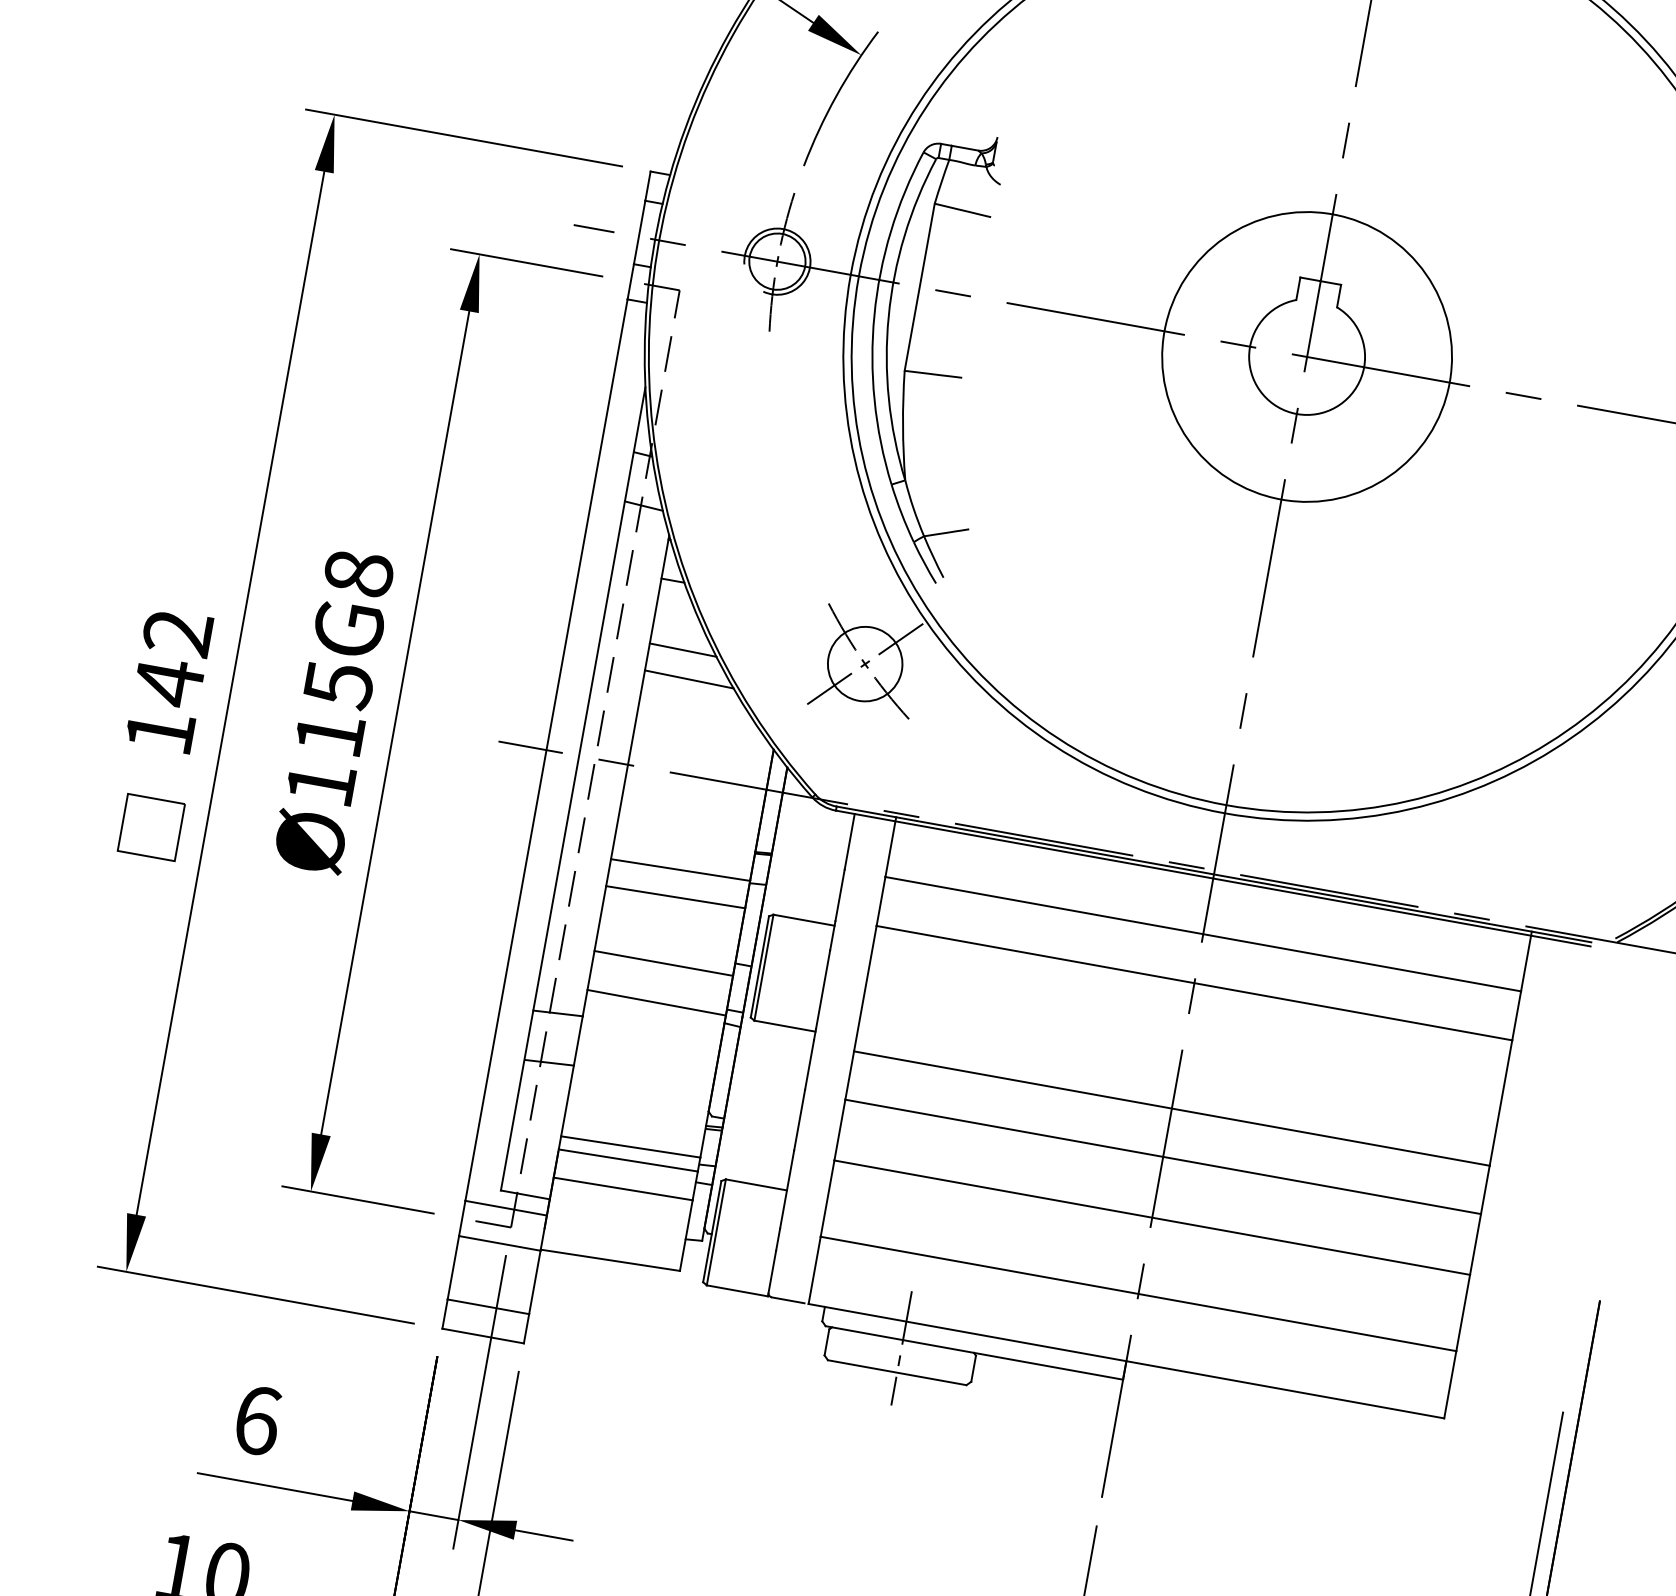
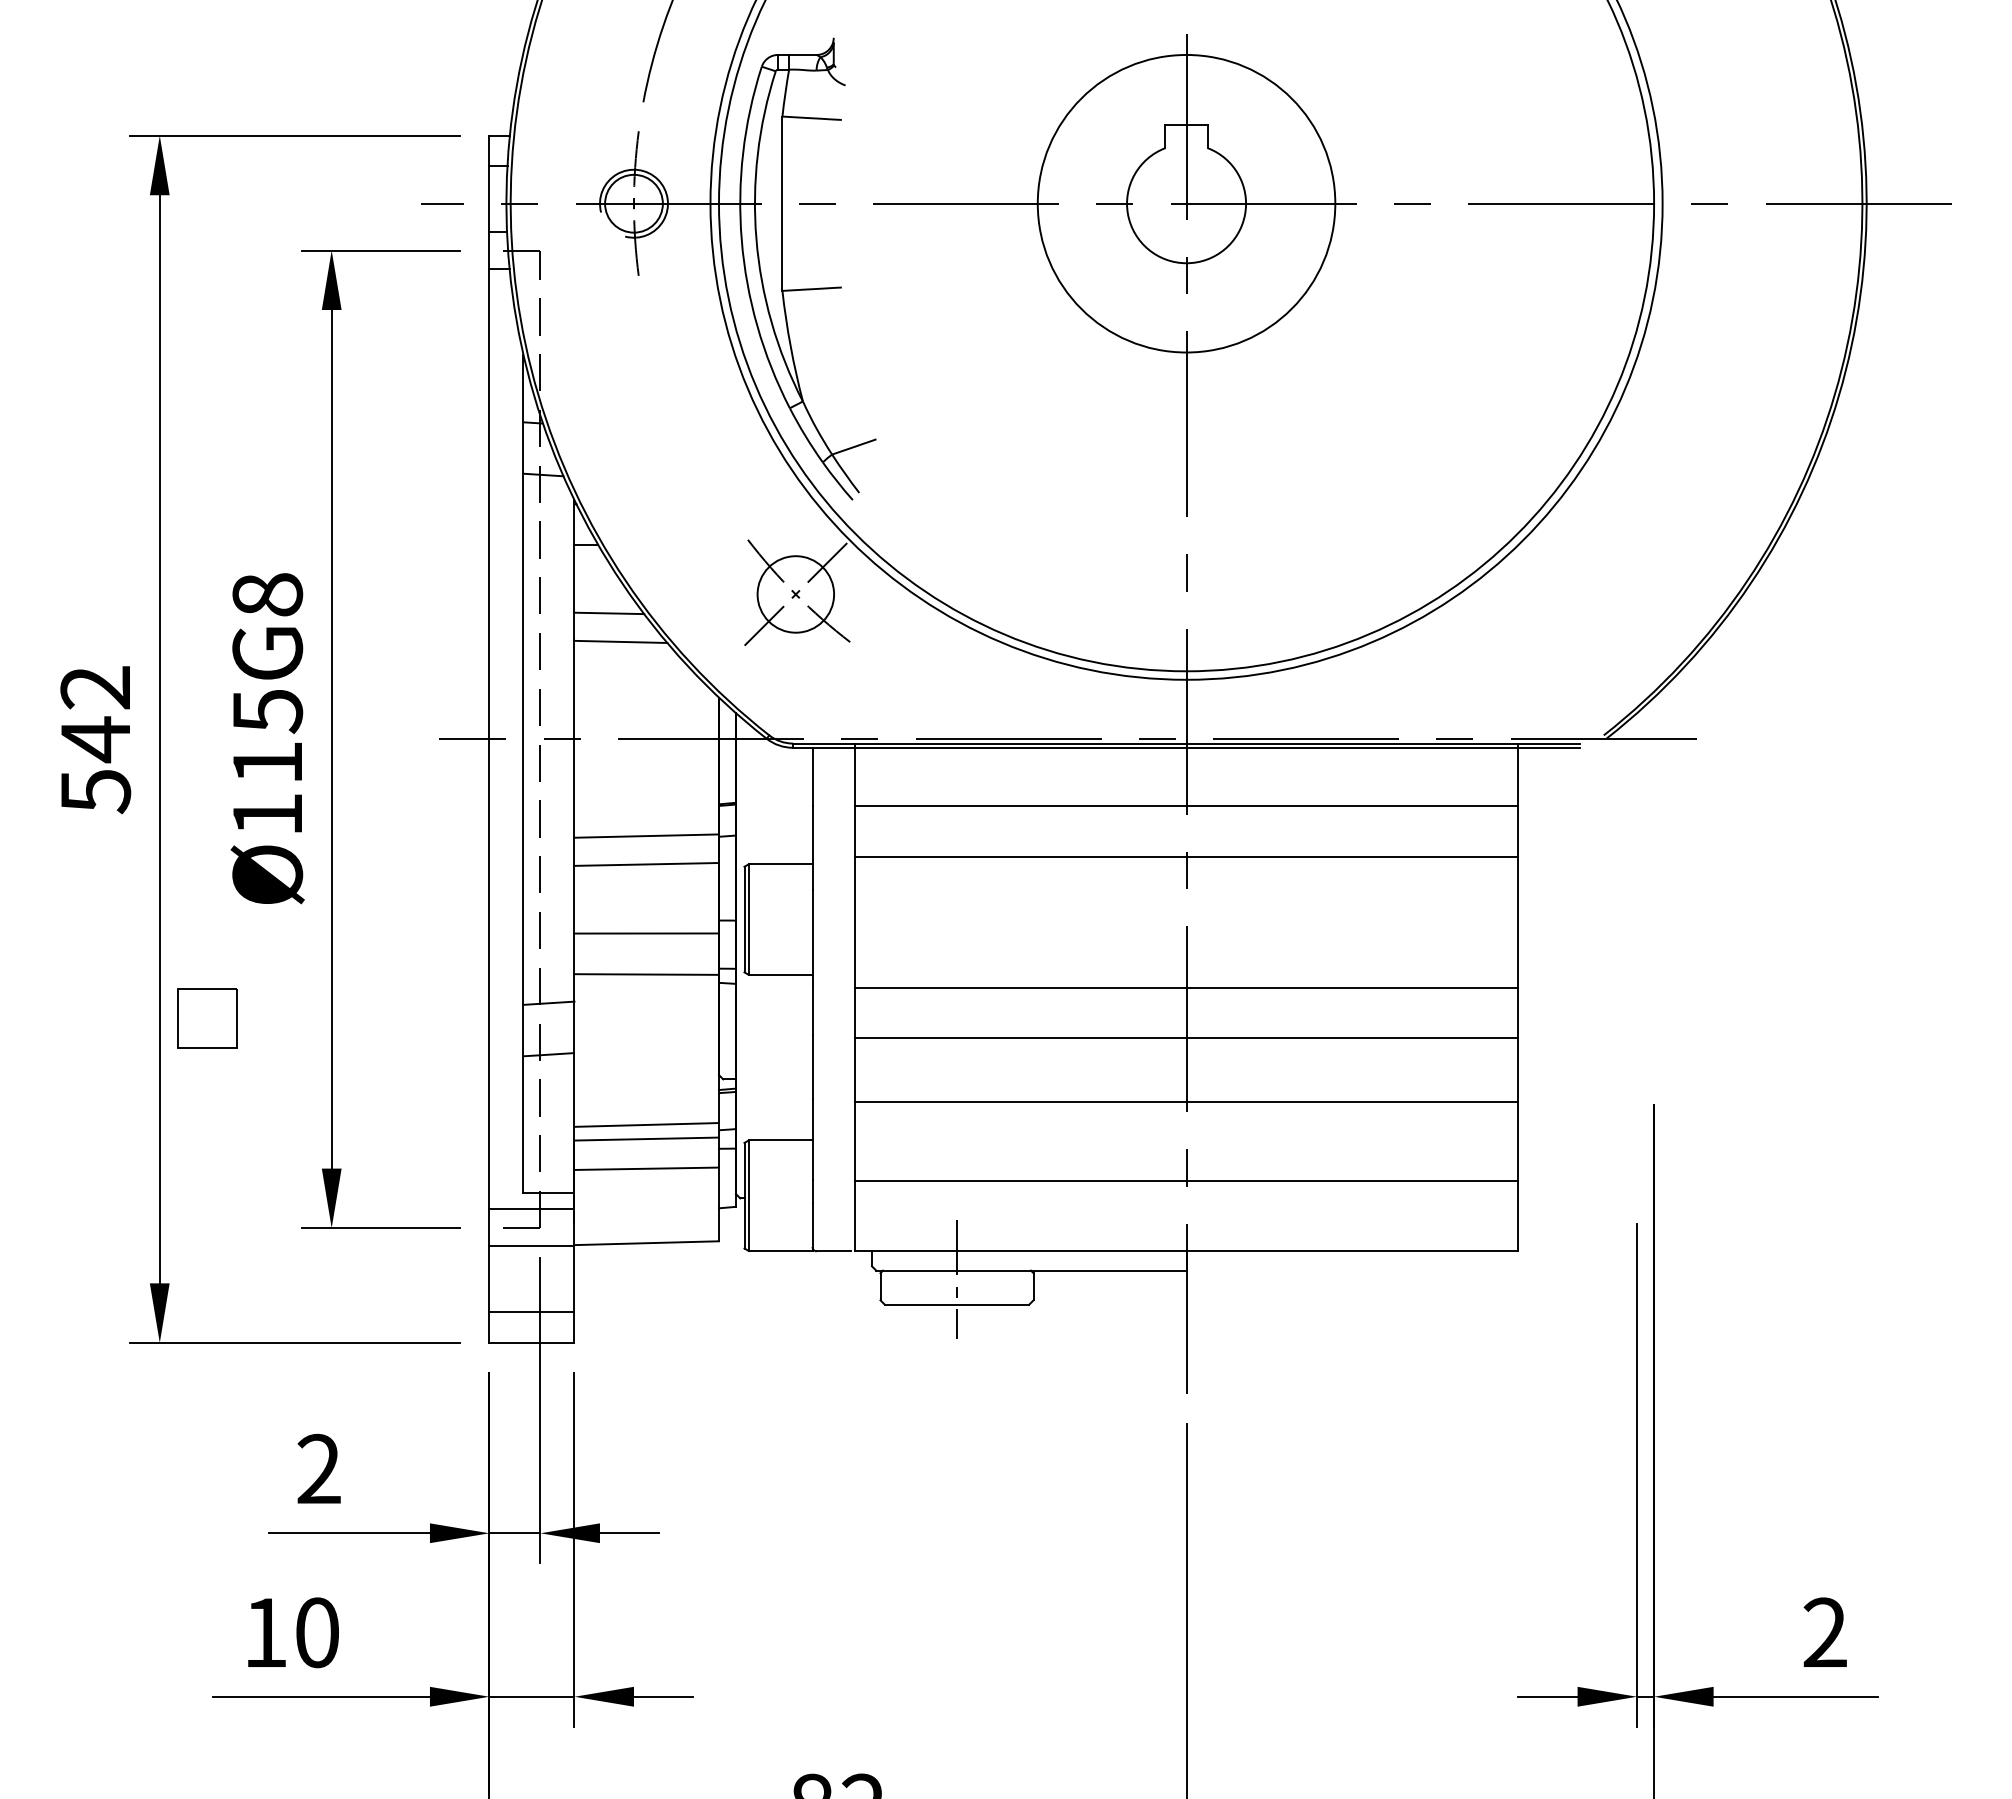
text: (160, 733) -> (96, 792), 142 -> 542
part: (151, 827) -> (207, 1018), moved
text: (257, 1419) -> (319, 1468), 6 -> 2

